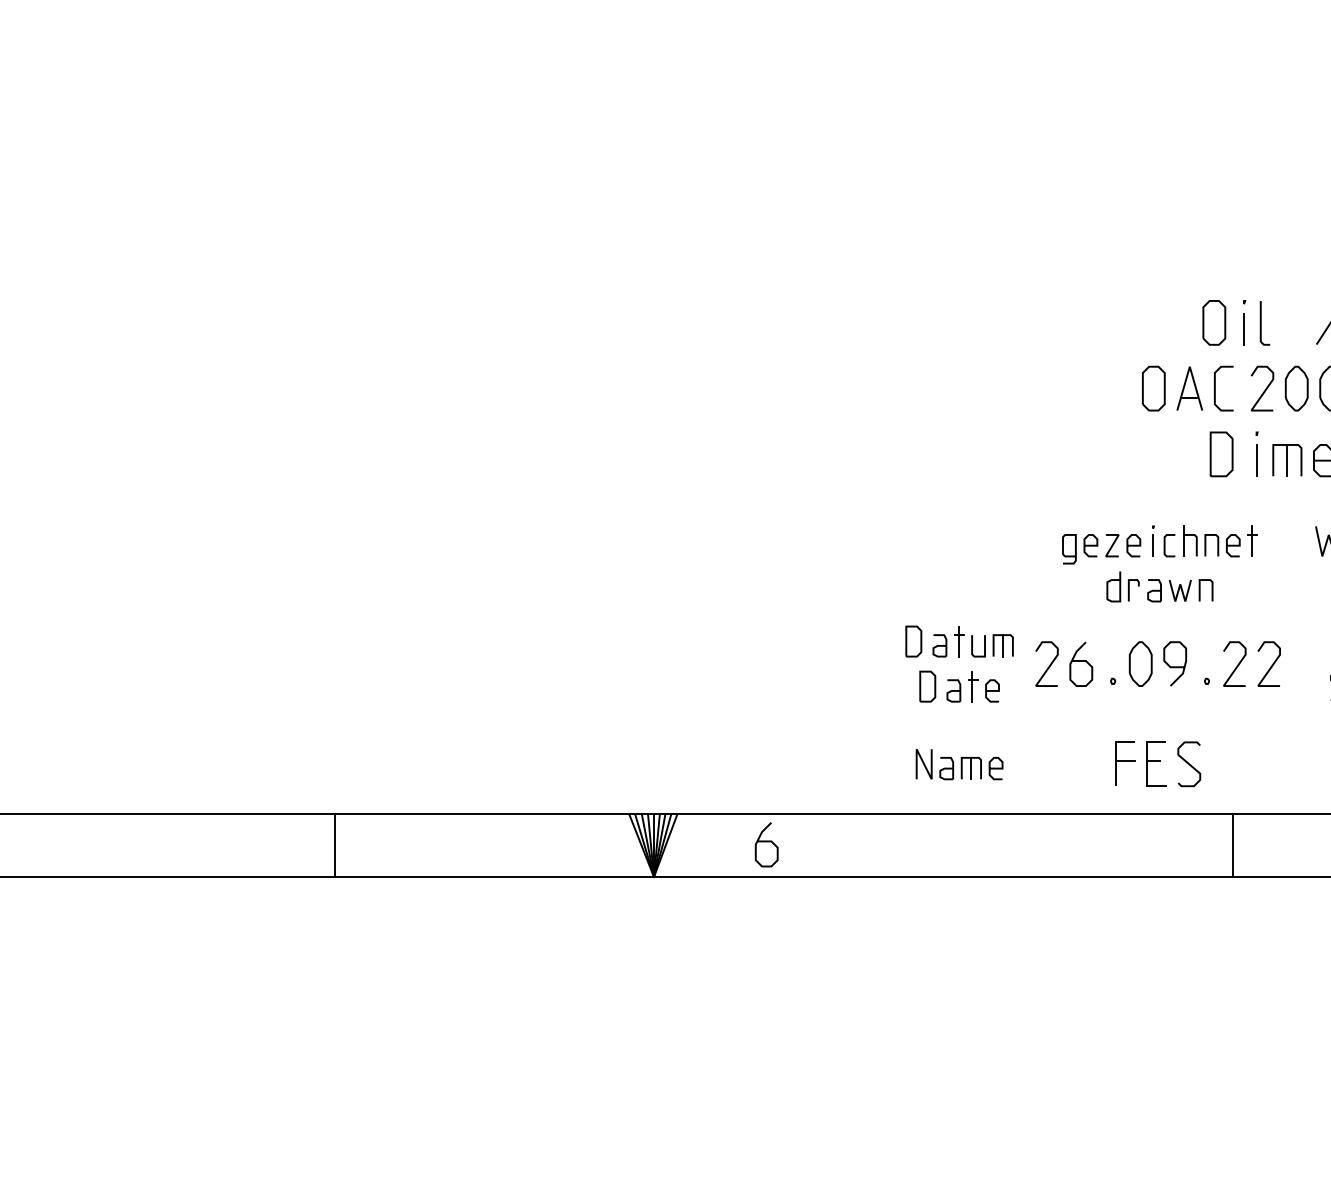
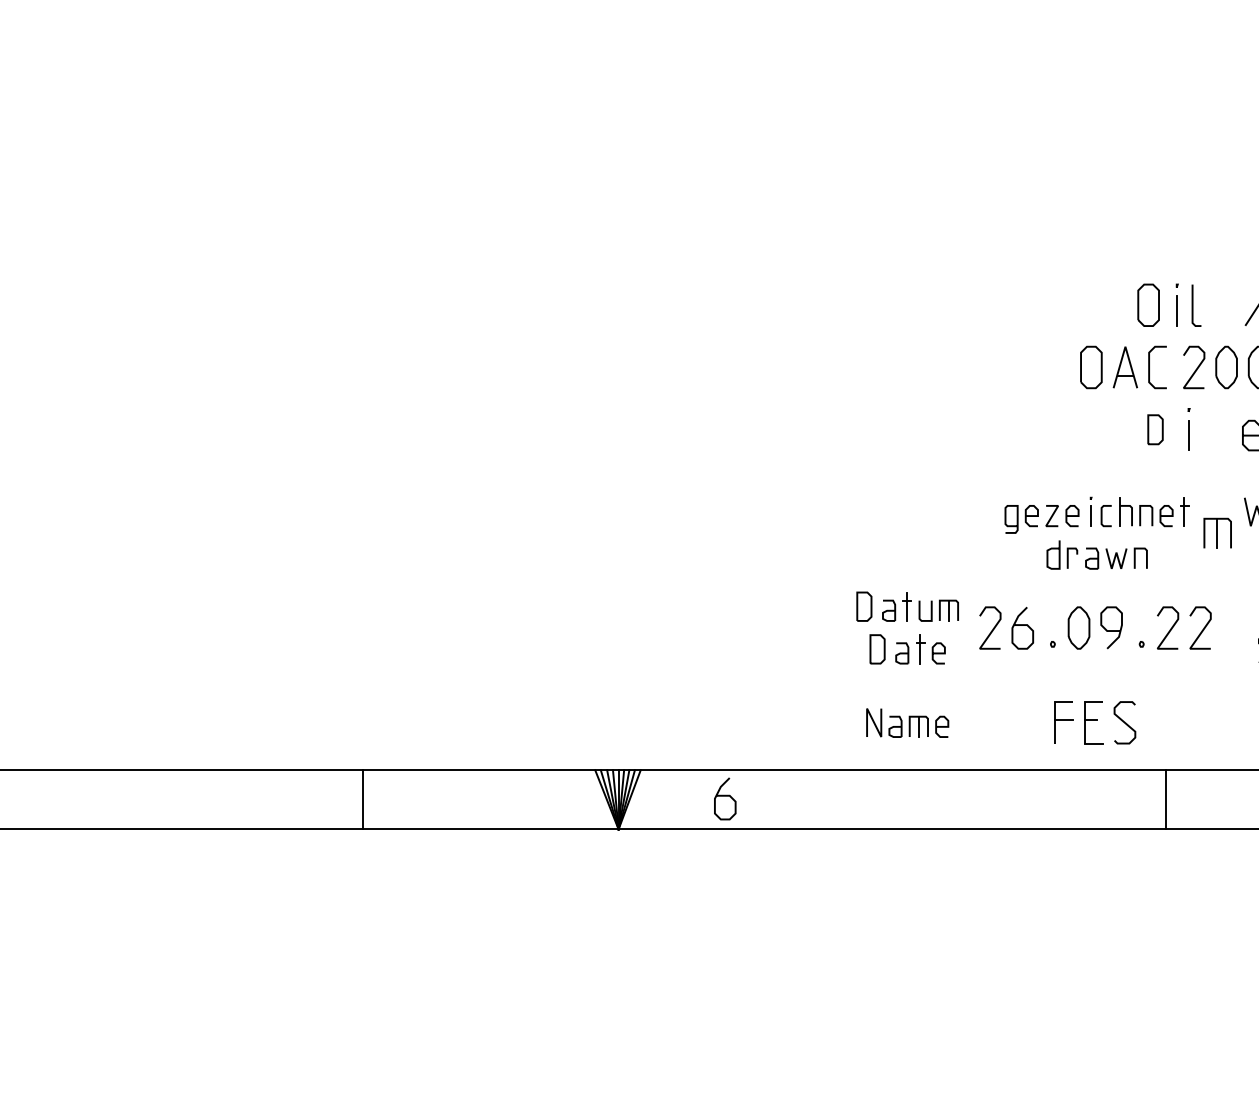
part: (1221, 454) -> (1155, 429), size x0.7
part: (1287, 459) -> (1217, 532), moved
line: (334, 845) -> (362, 799), moved

